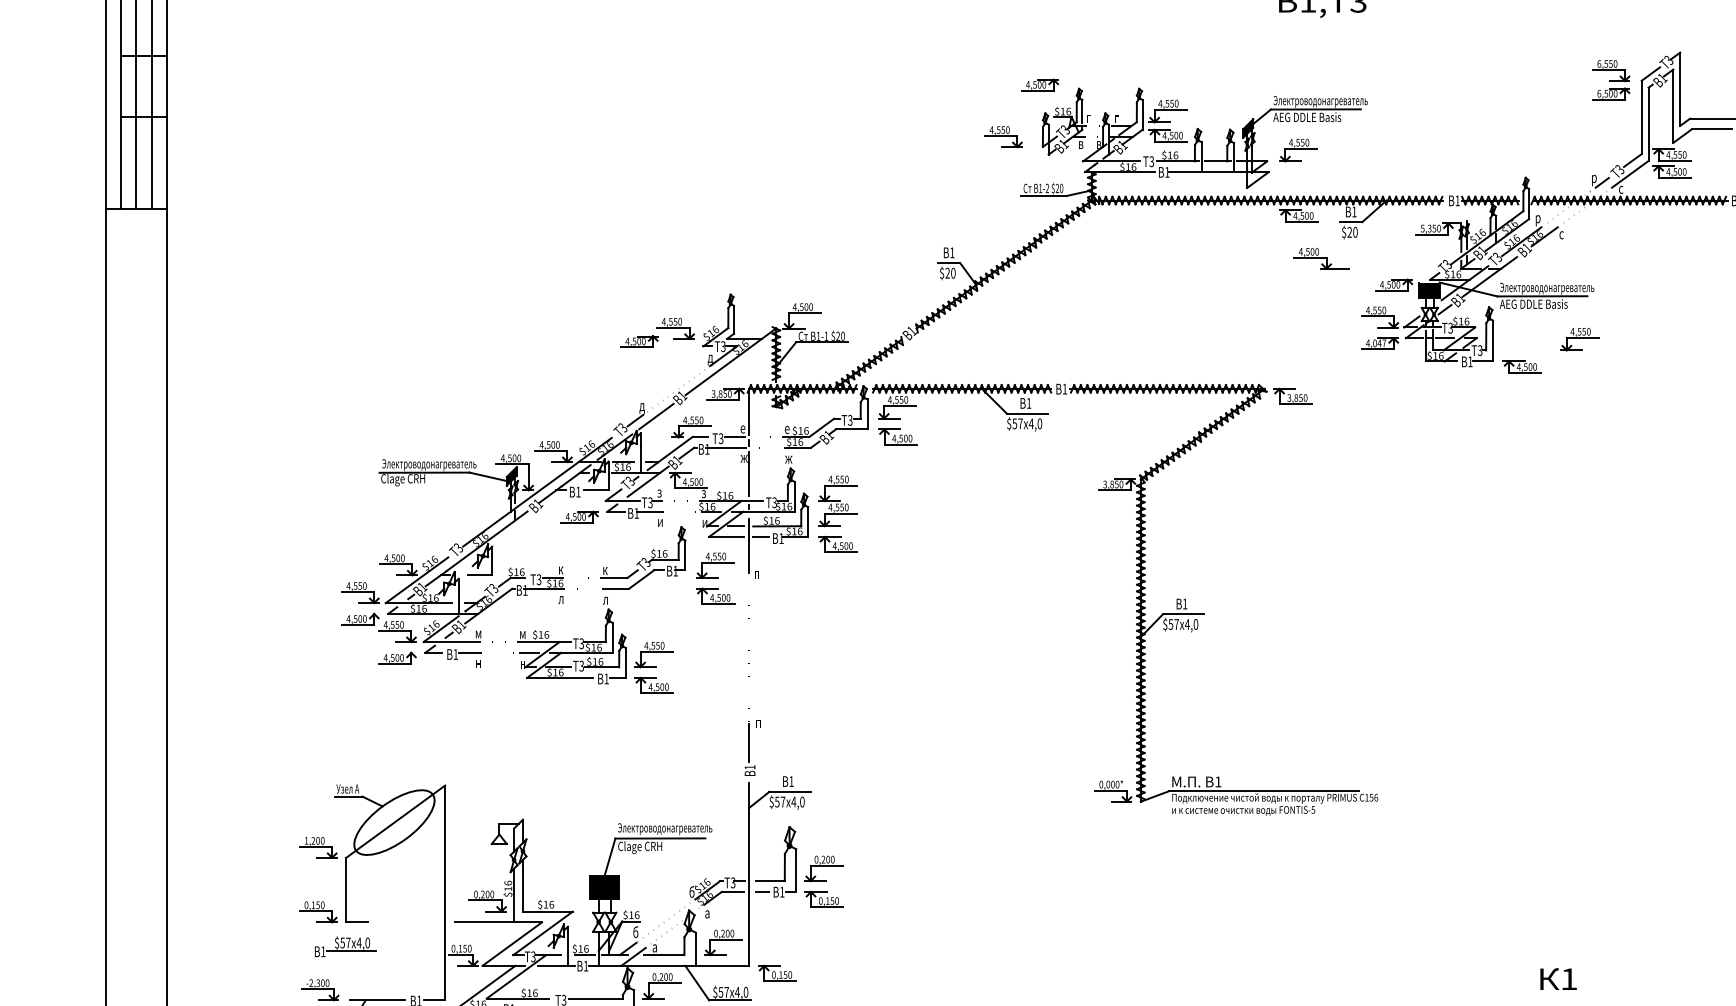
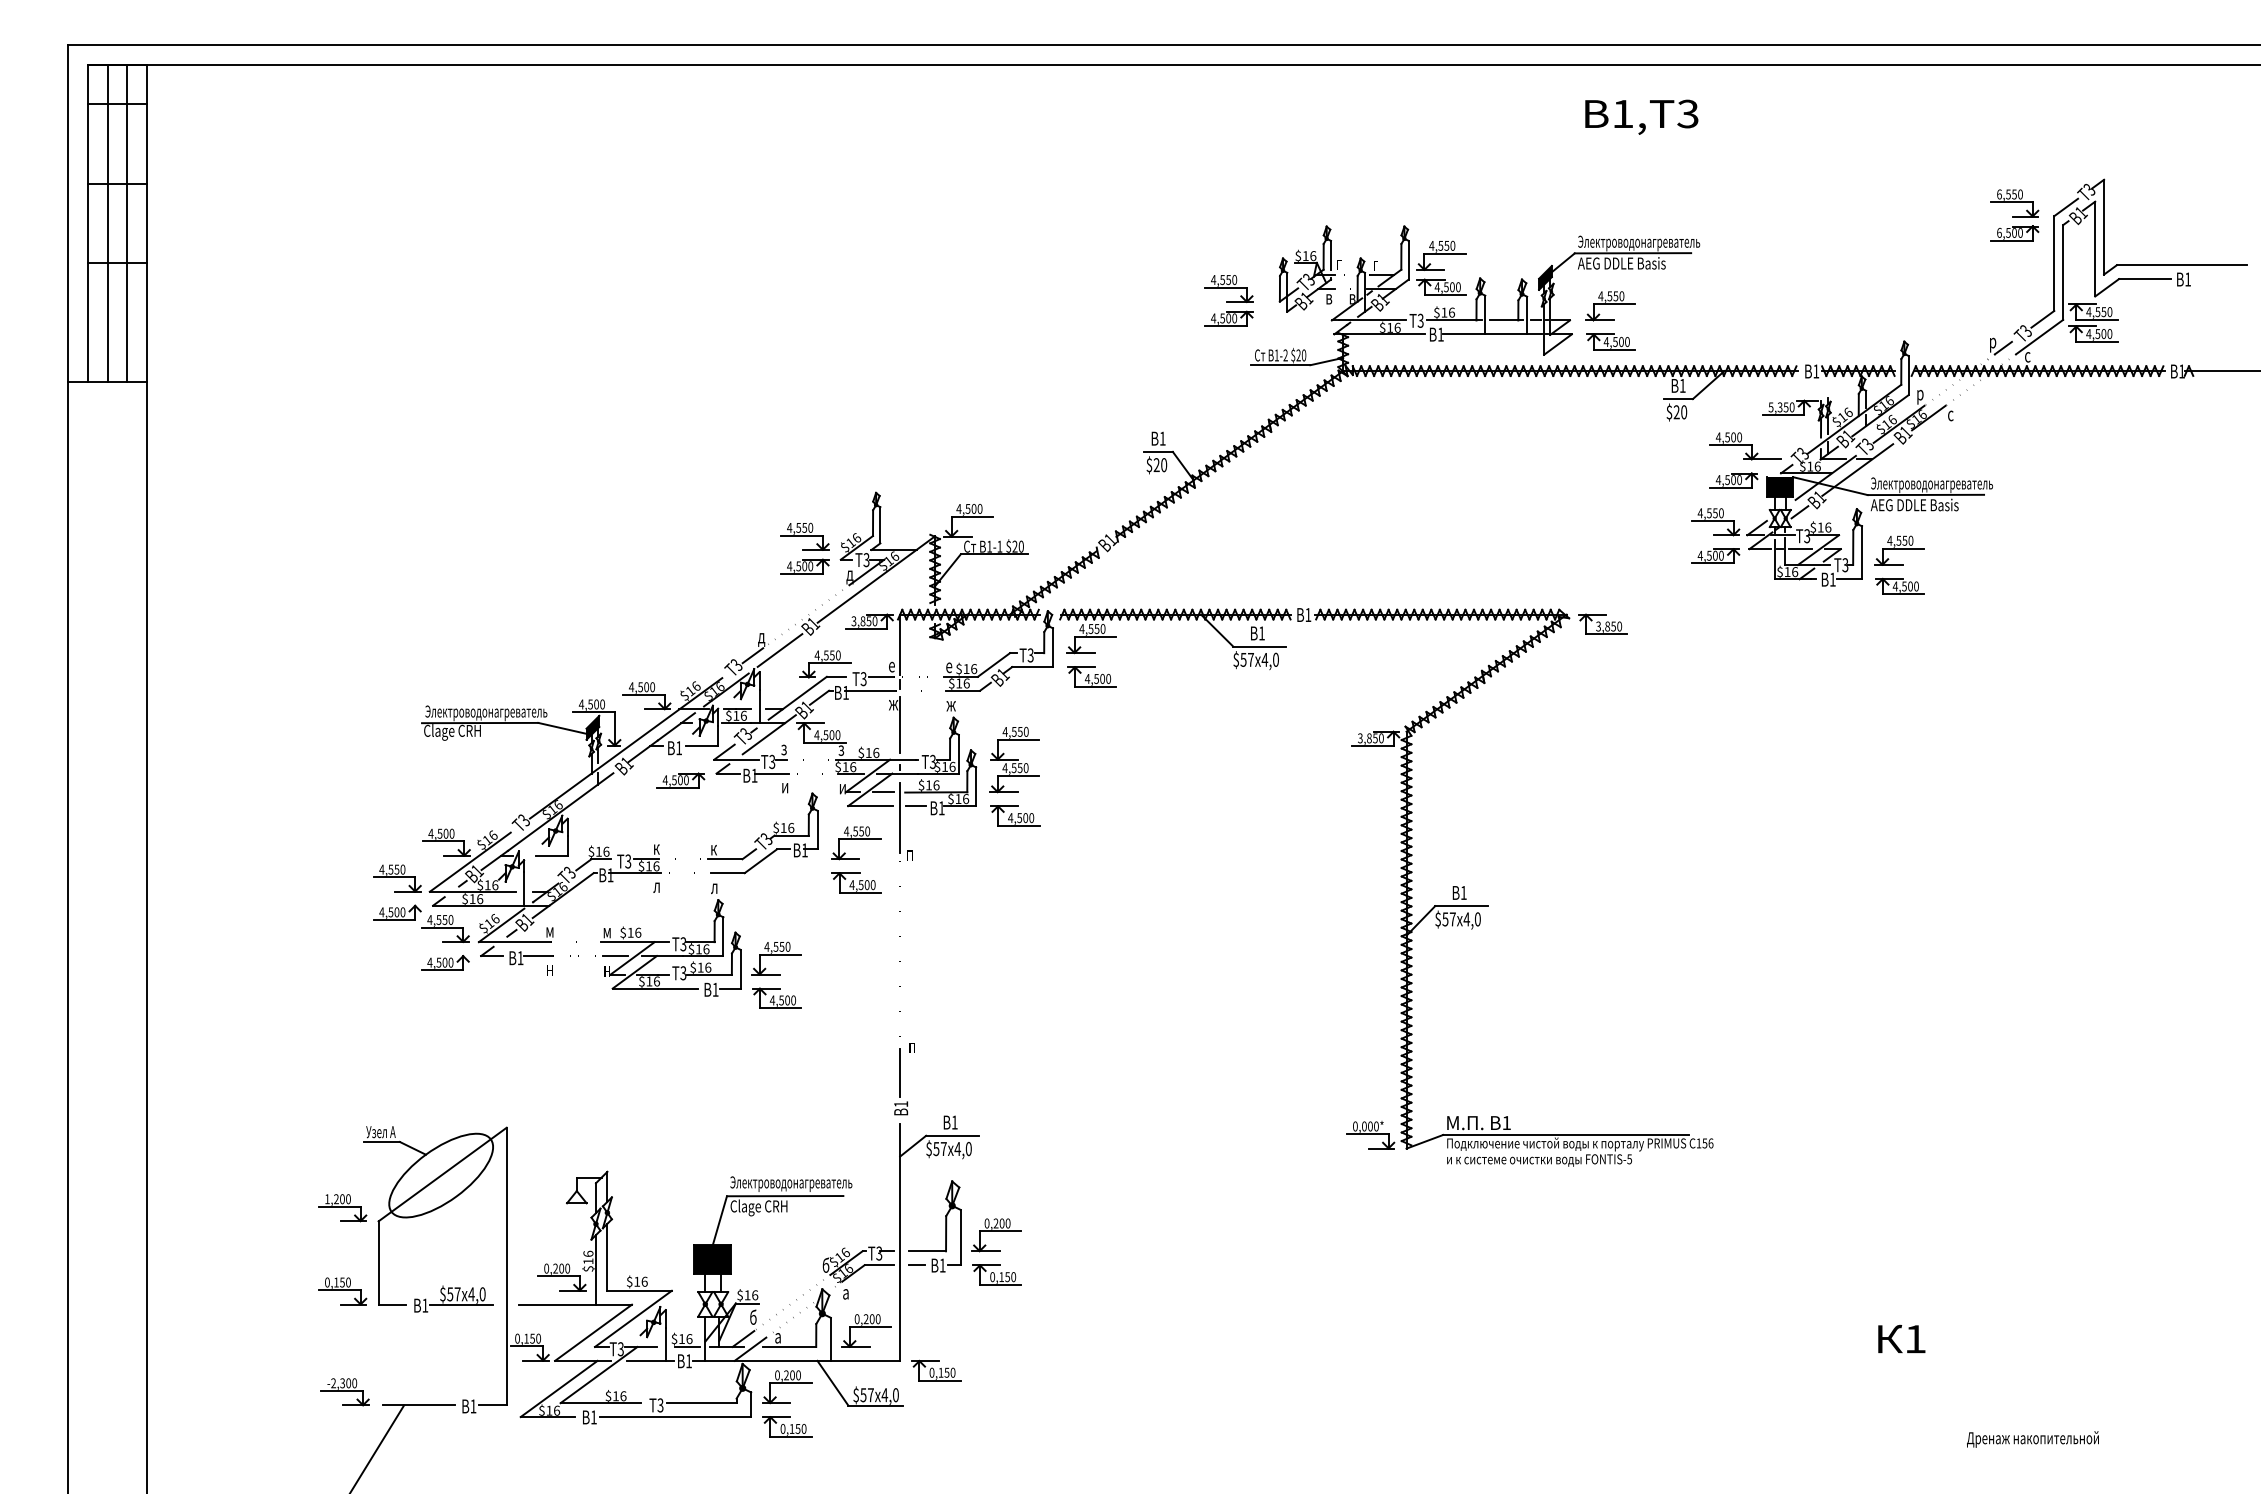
part: (1039, 84) -> (1228, 318), moved
part: (1298, 215) -> (1610, 341), moved
part: (1321, 258) -> (1745, 446), moved
part: (1579, 339) -> (1899, 550), moved
part: (639, 341) -> (804, 566), moved
text: (1378, 343) -> (1714, 555), 4,047 -> 4,500
part: (345, 946) -> (453, 1298), moved
text: (1558, 978) -> (1901, 1338), moved

